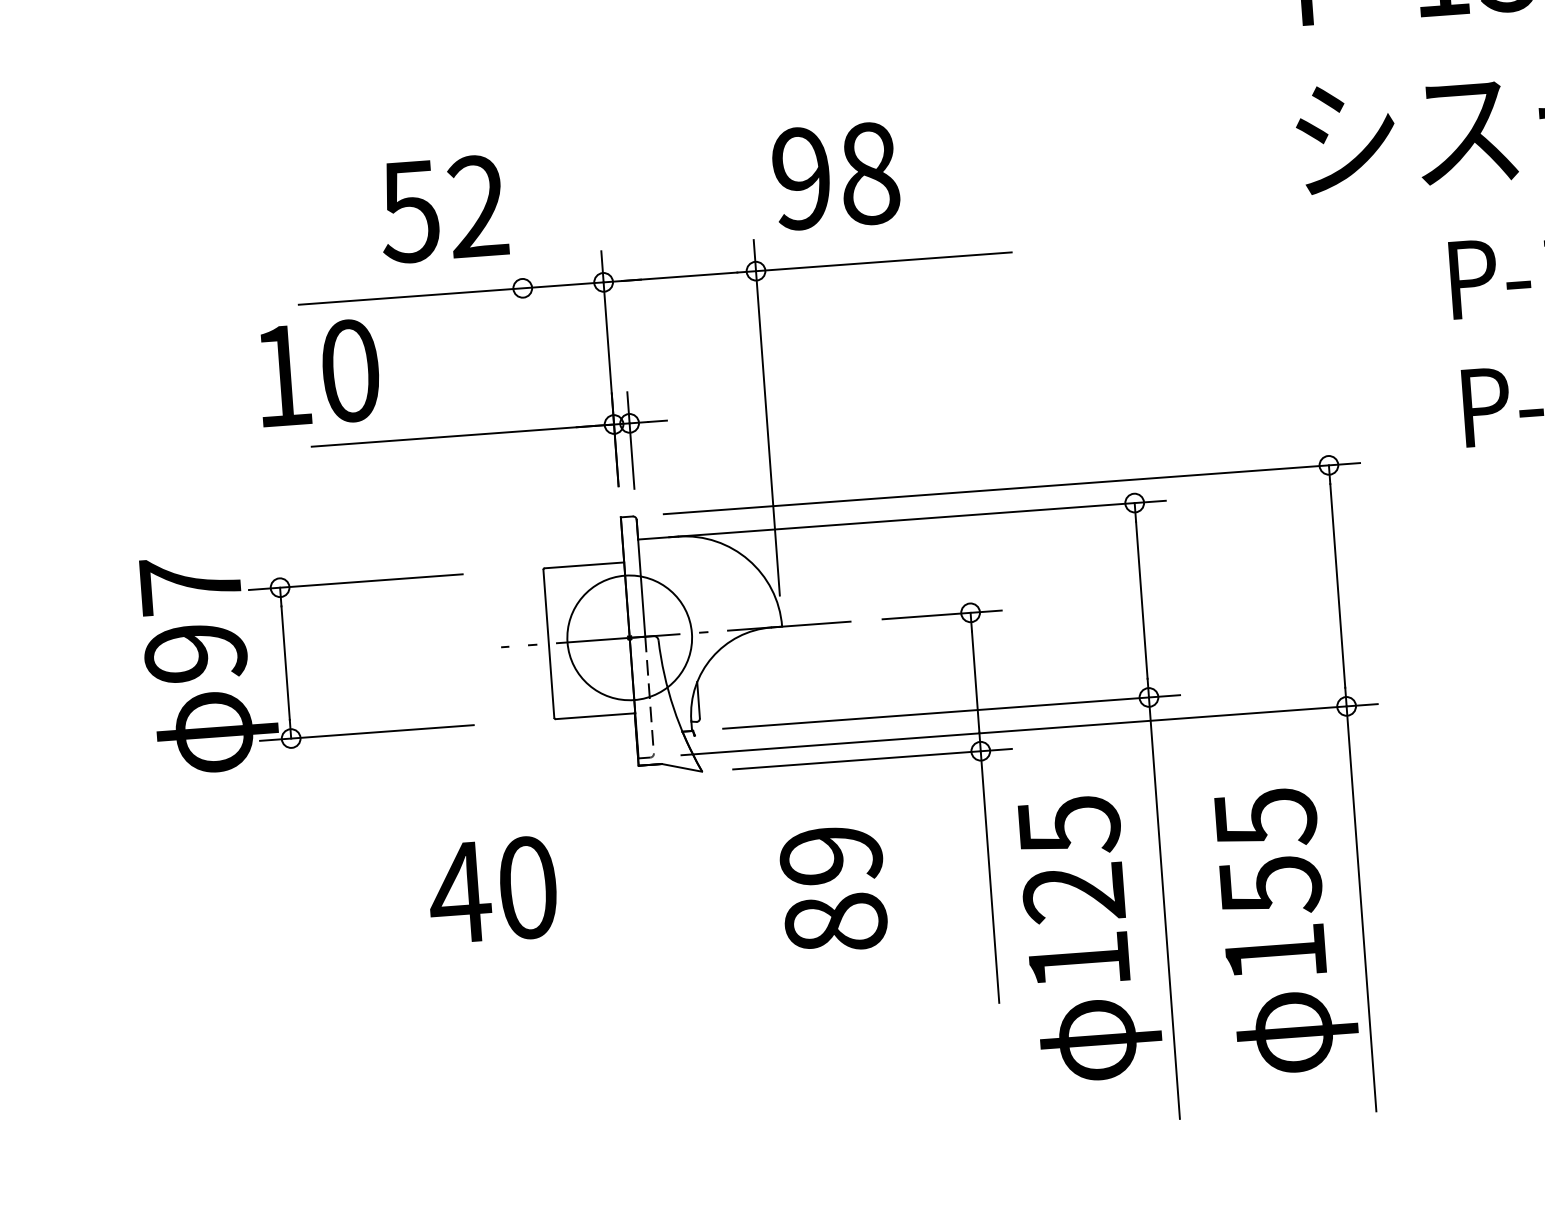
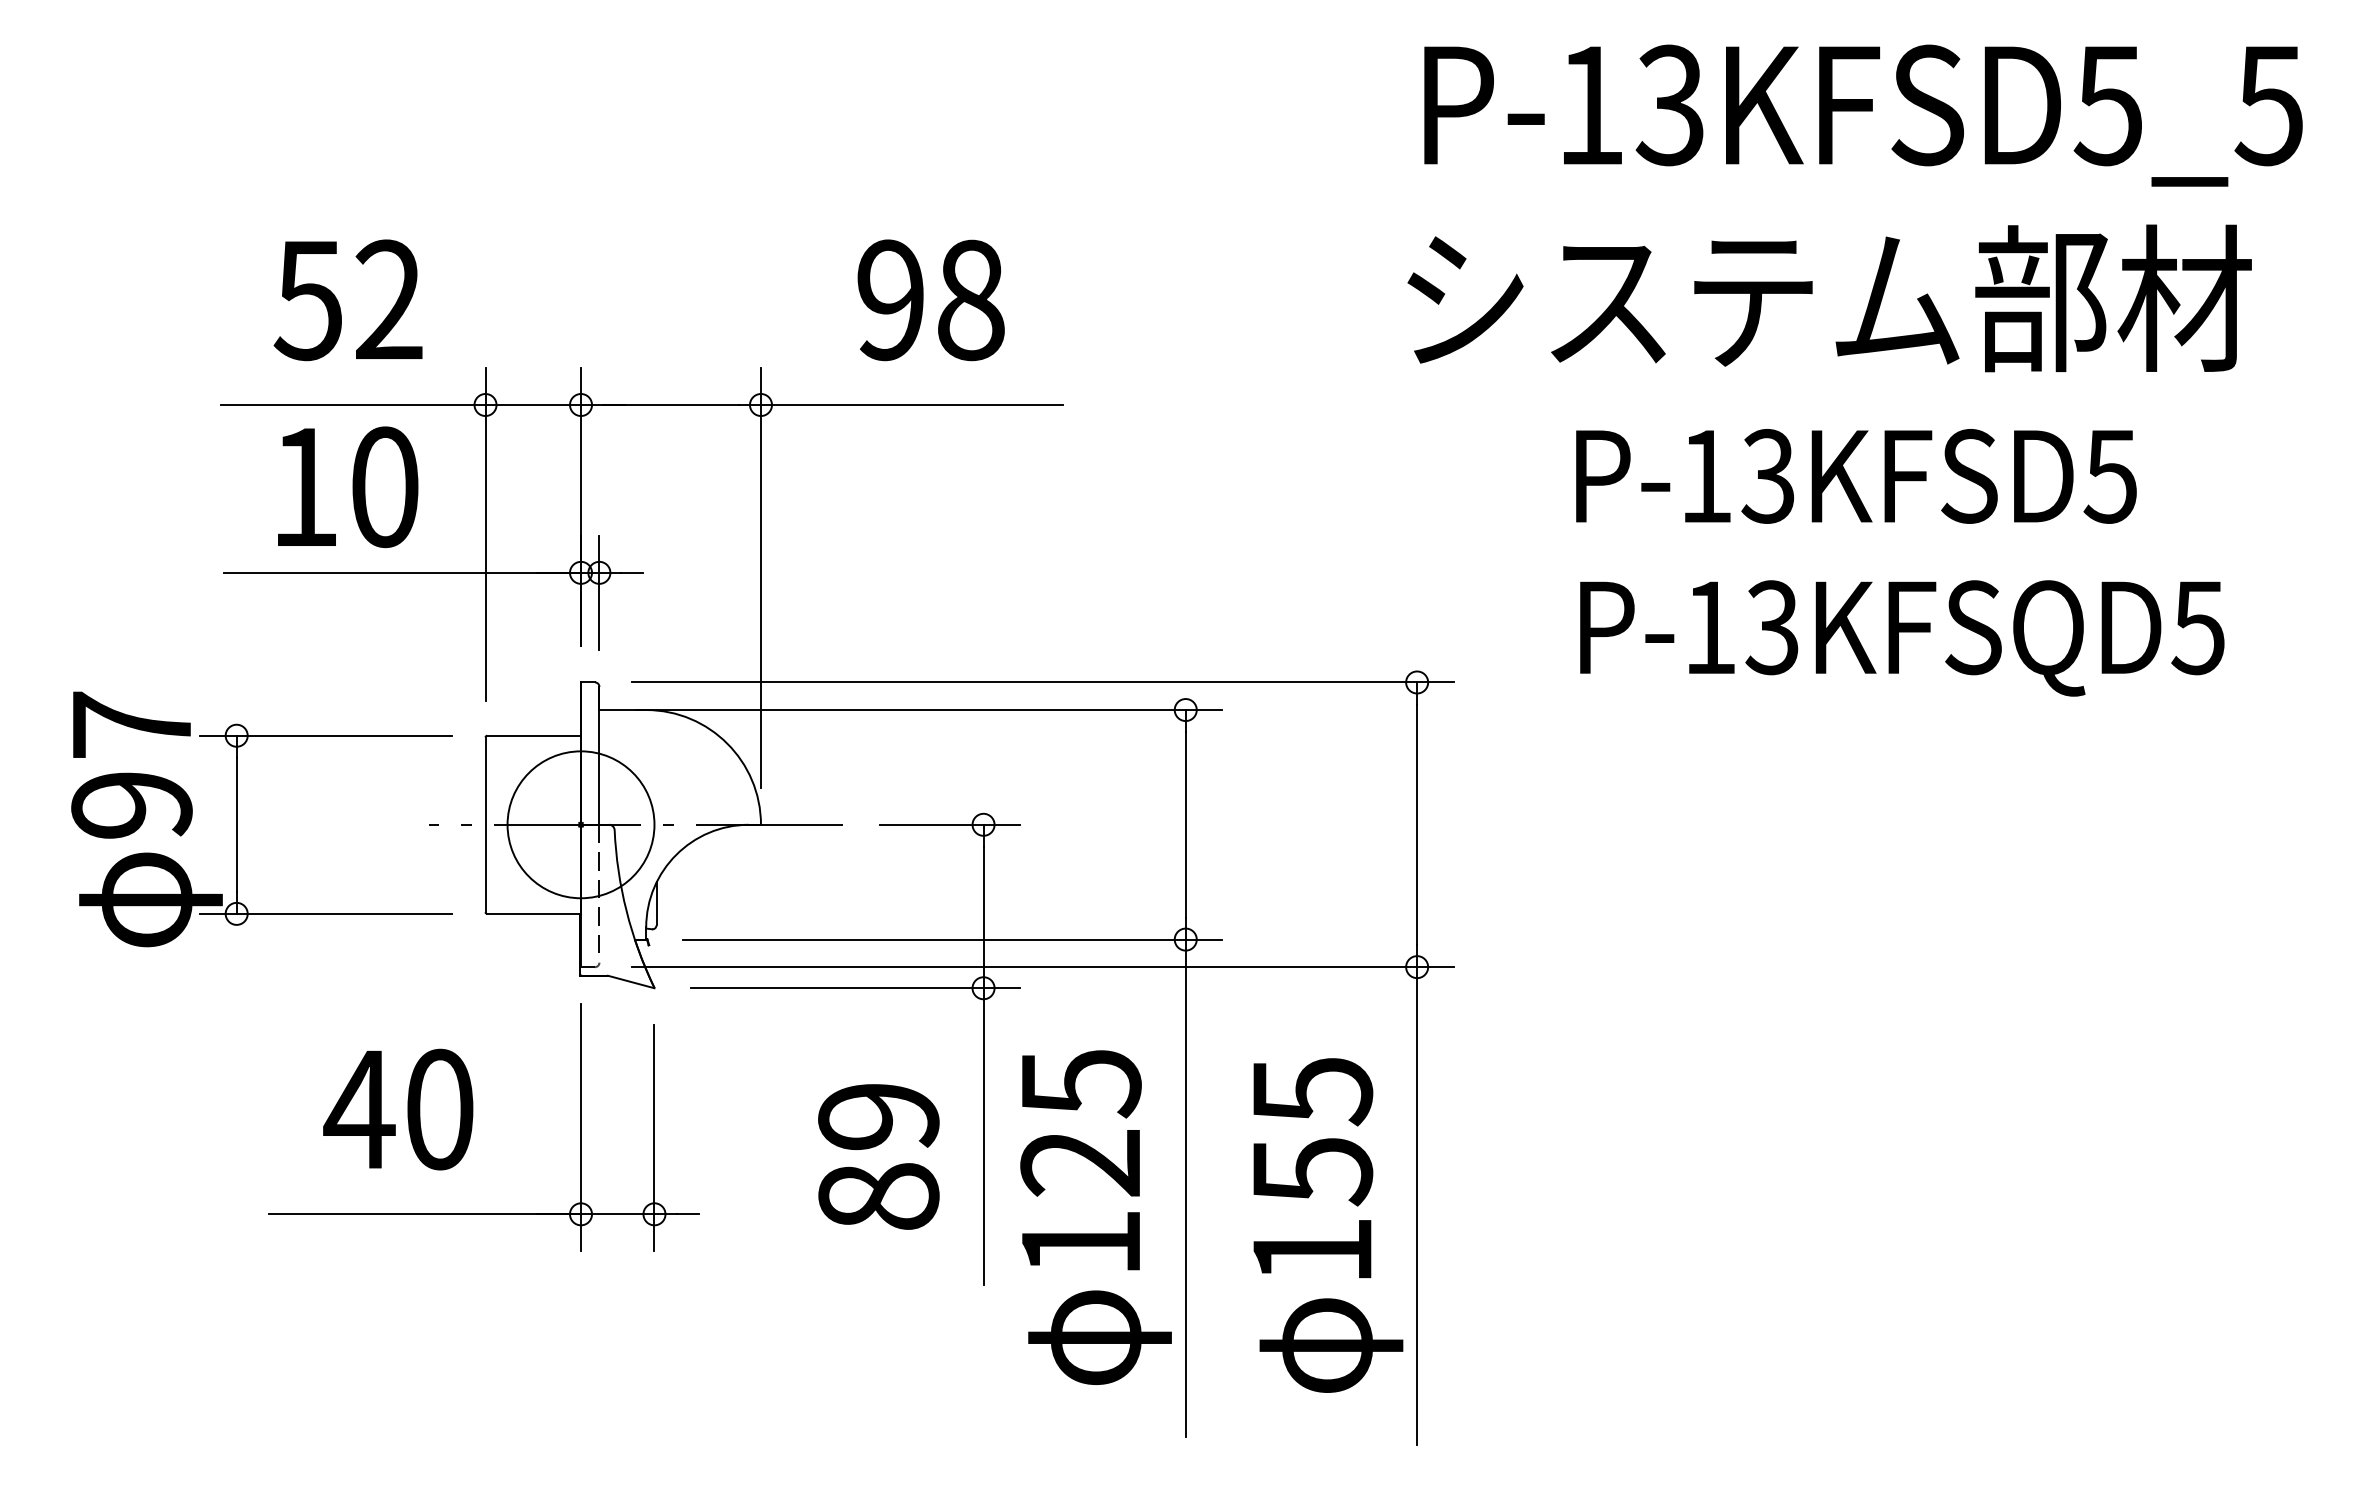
text: (835, 176) -> (930, 300), moved
text: (442, 209) -> (347, 300), moved
text: (319, 373) -> (348, 487), moved
line: (530, 397) -> (485, 534), added
part: (285, 658) -> (237, 819), moved
text: (833, 889) -> (878, 1156), moved
part: (571, 973) -> (483, 1213), added

